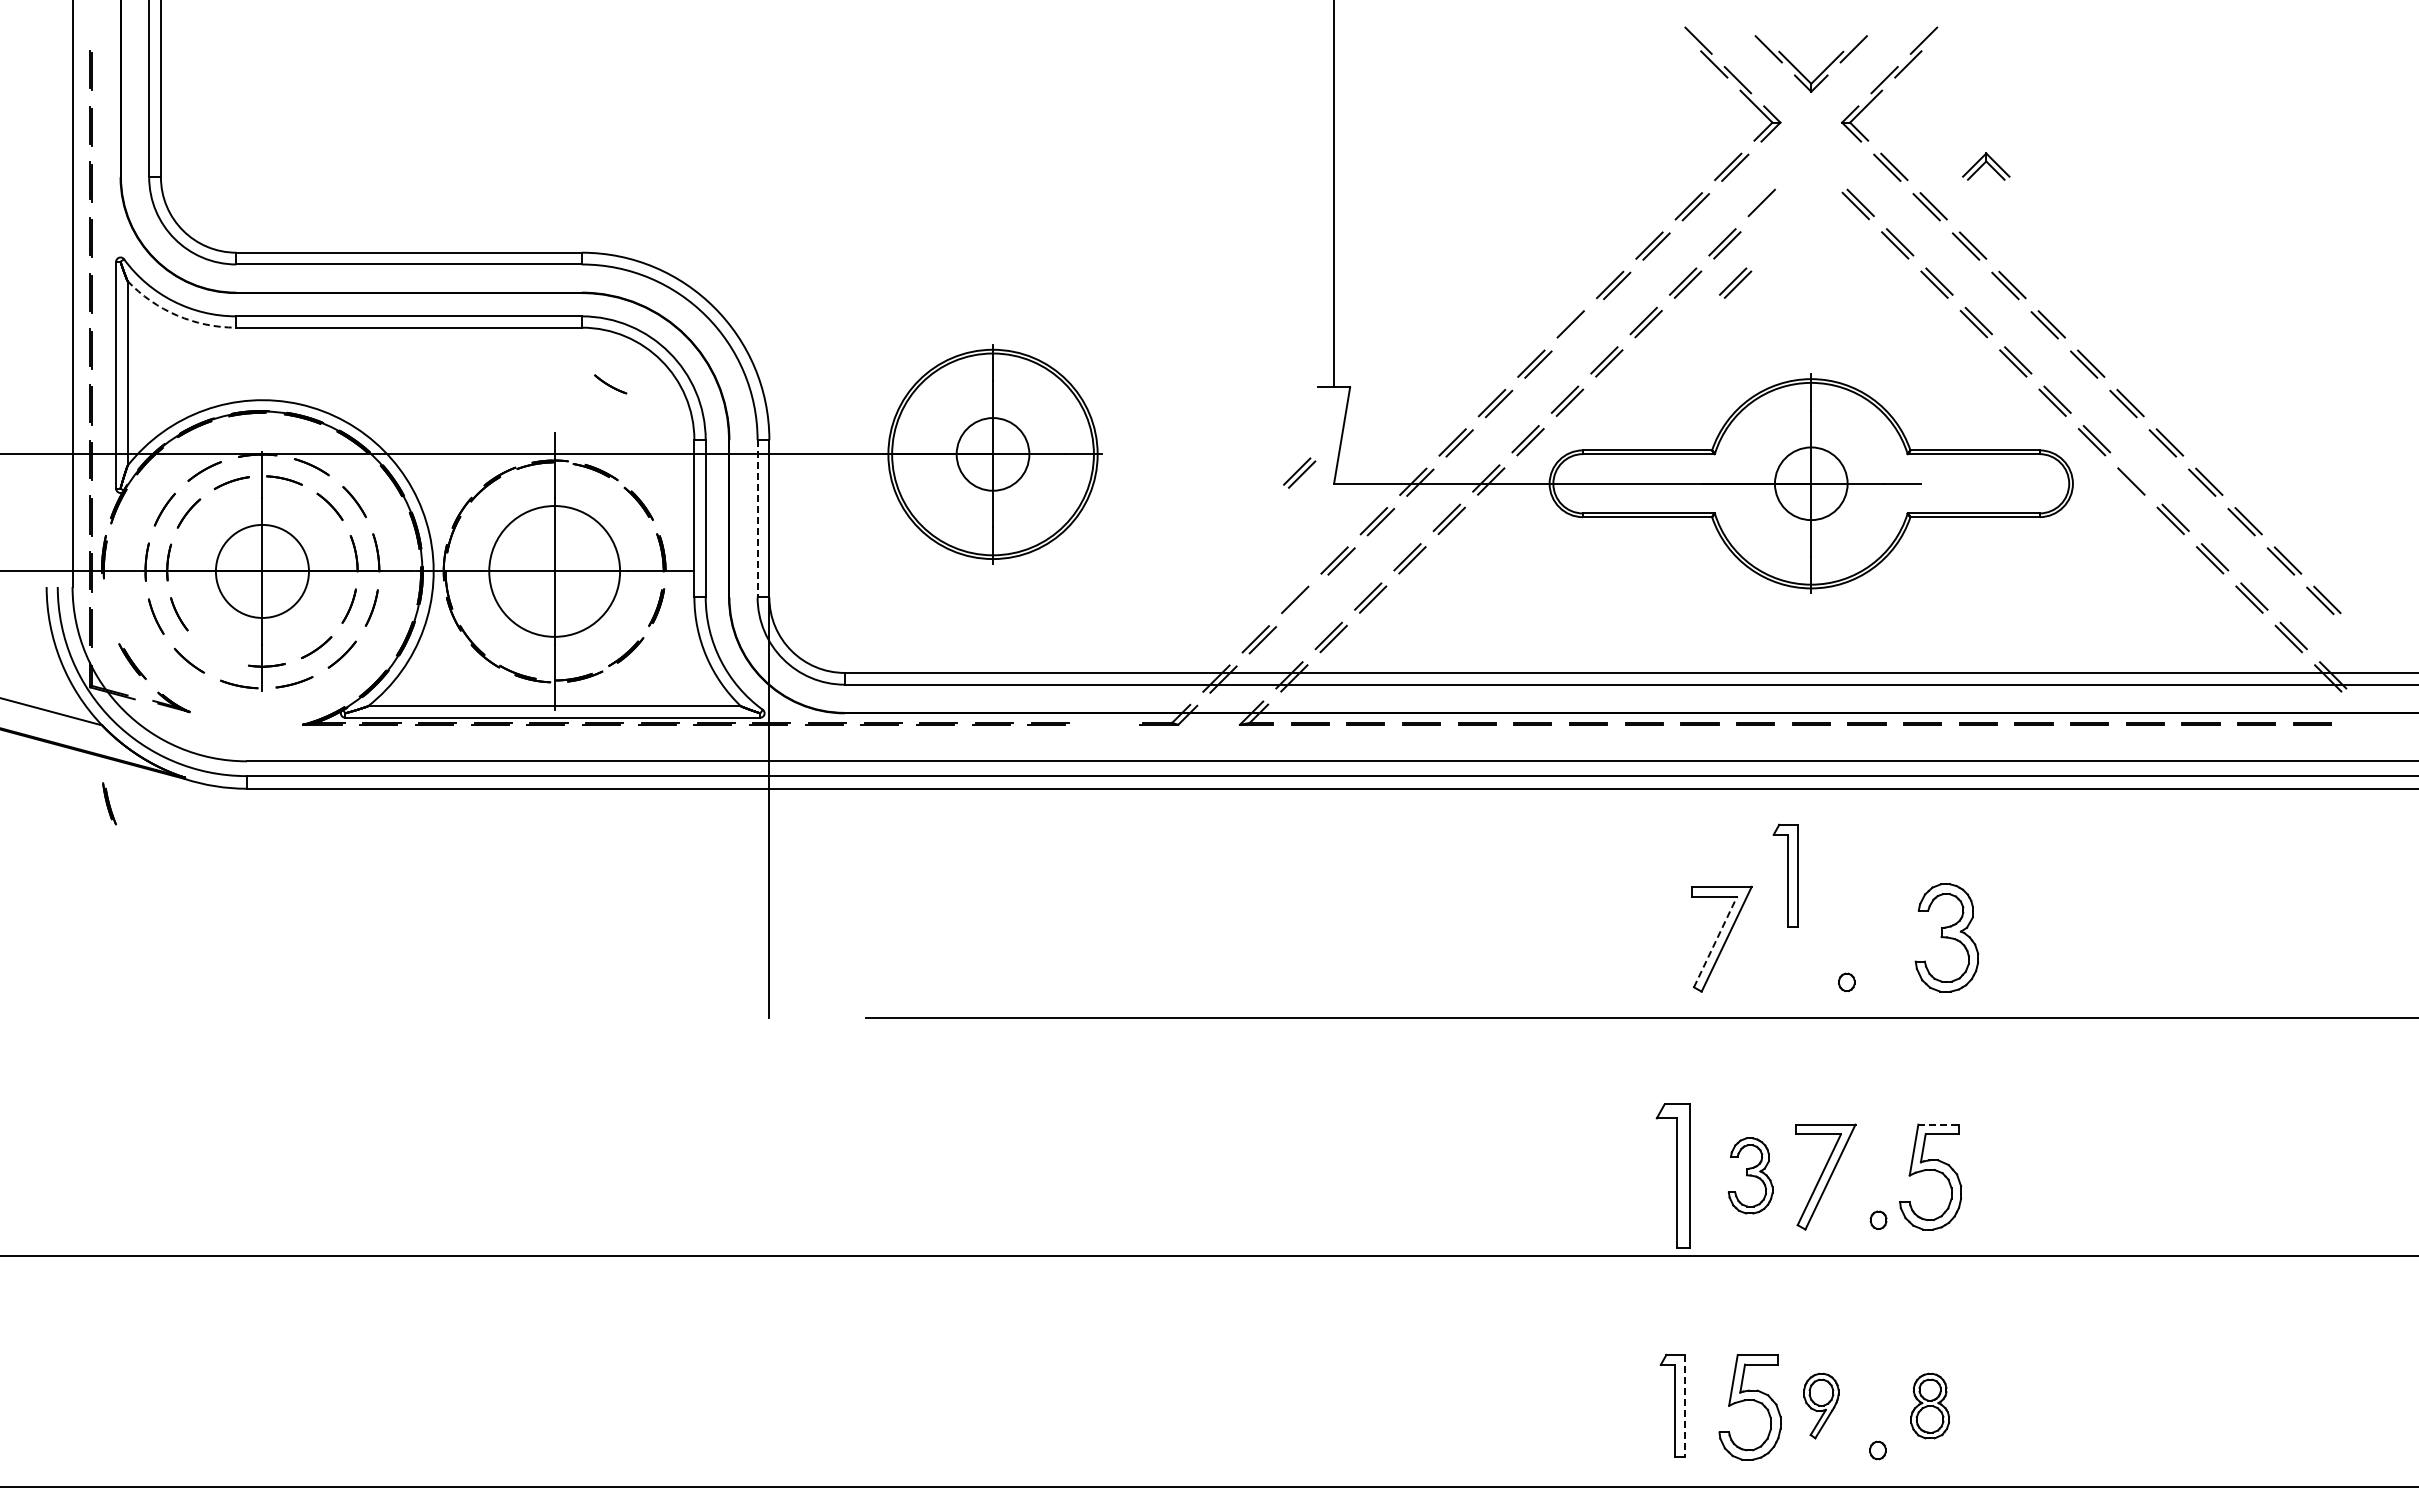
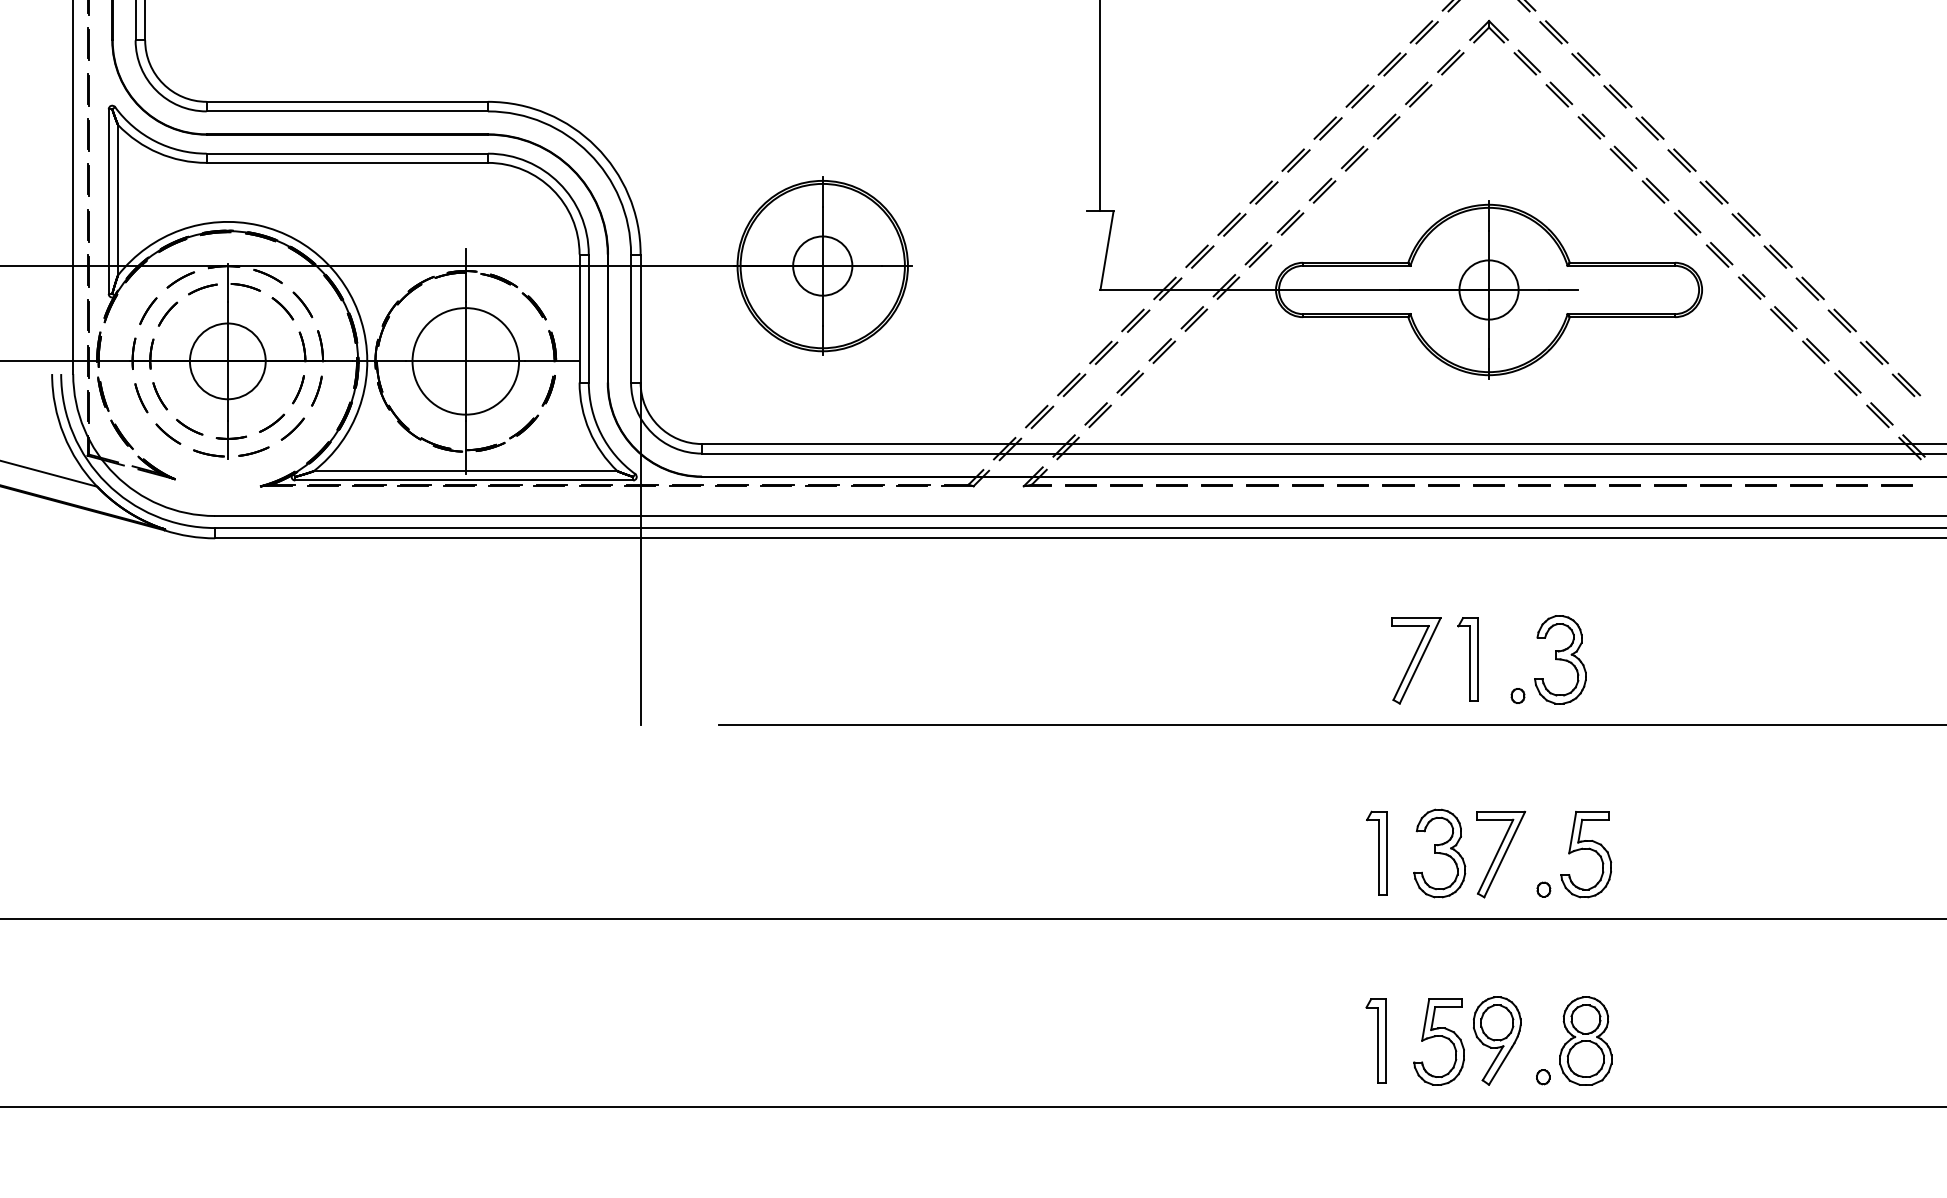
part: (1986, 166) -> (1489, 31), moved
line: (1766, 205) -> (1452, 63), added
part: (1735, 282) -> (1427, 126), removed
arc: (177, 315) -> (158, 152), dashed -> solid
line: (1577, 325) -> (1298, 161), added
part: (610, 384) -> (189, 427), moved
part: (1299, 472) -> (1072, 280), removed
line: (2136, 478) -> (1753, 285), added
line: (757, 518) -> (630, 318), dashed -> solid
line: (1302, 600) -> (1074, 385), added
part: (171, 702) -> (153, 468), size x1.43
line: (1103, 723) -> (912, 485), added
part: (109, 803) -> (103, 393), moved
part: (1785, 875) -> (1468, 659), moved
part: (1946, 937) -> (1560, 659), moved
line: (1715, 941) -> (1411, 662), dashed -> solid
line: (1939, 1124) -> (1593, 811), dashed -> solid
part: (1672, 1175) -> (1376, 853), size x0.71
part: (1750, 1175) -> (1439, 853), size x1.43
part: (1821, 1405) -> (1497, 1040), size x1.67
part: (1929, 1405) -> (1585, 1040), size x1.67
line: (1684, 1406) -> (1385, 1041), dashed -> solid

